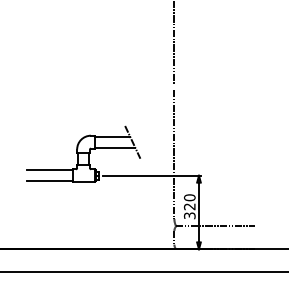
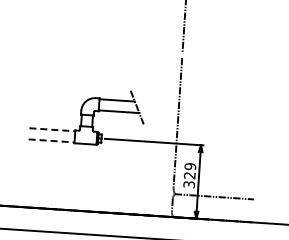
line: (49, 170) -> (52, 130), solid -> dashed
line: (49, 181) -> (51, 141), solid -> dashed
text: (189, 197) -> (190, 166), 320 -> 329

